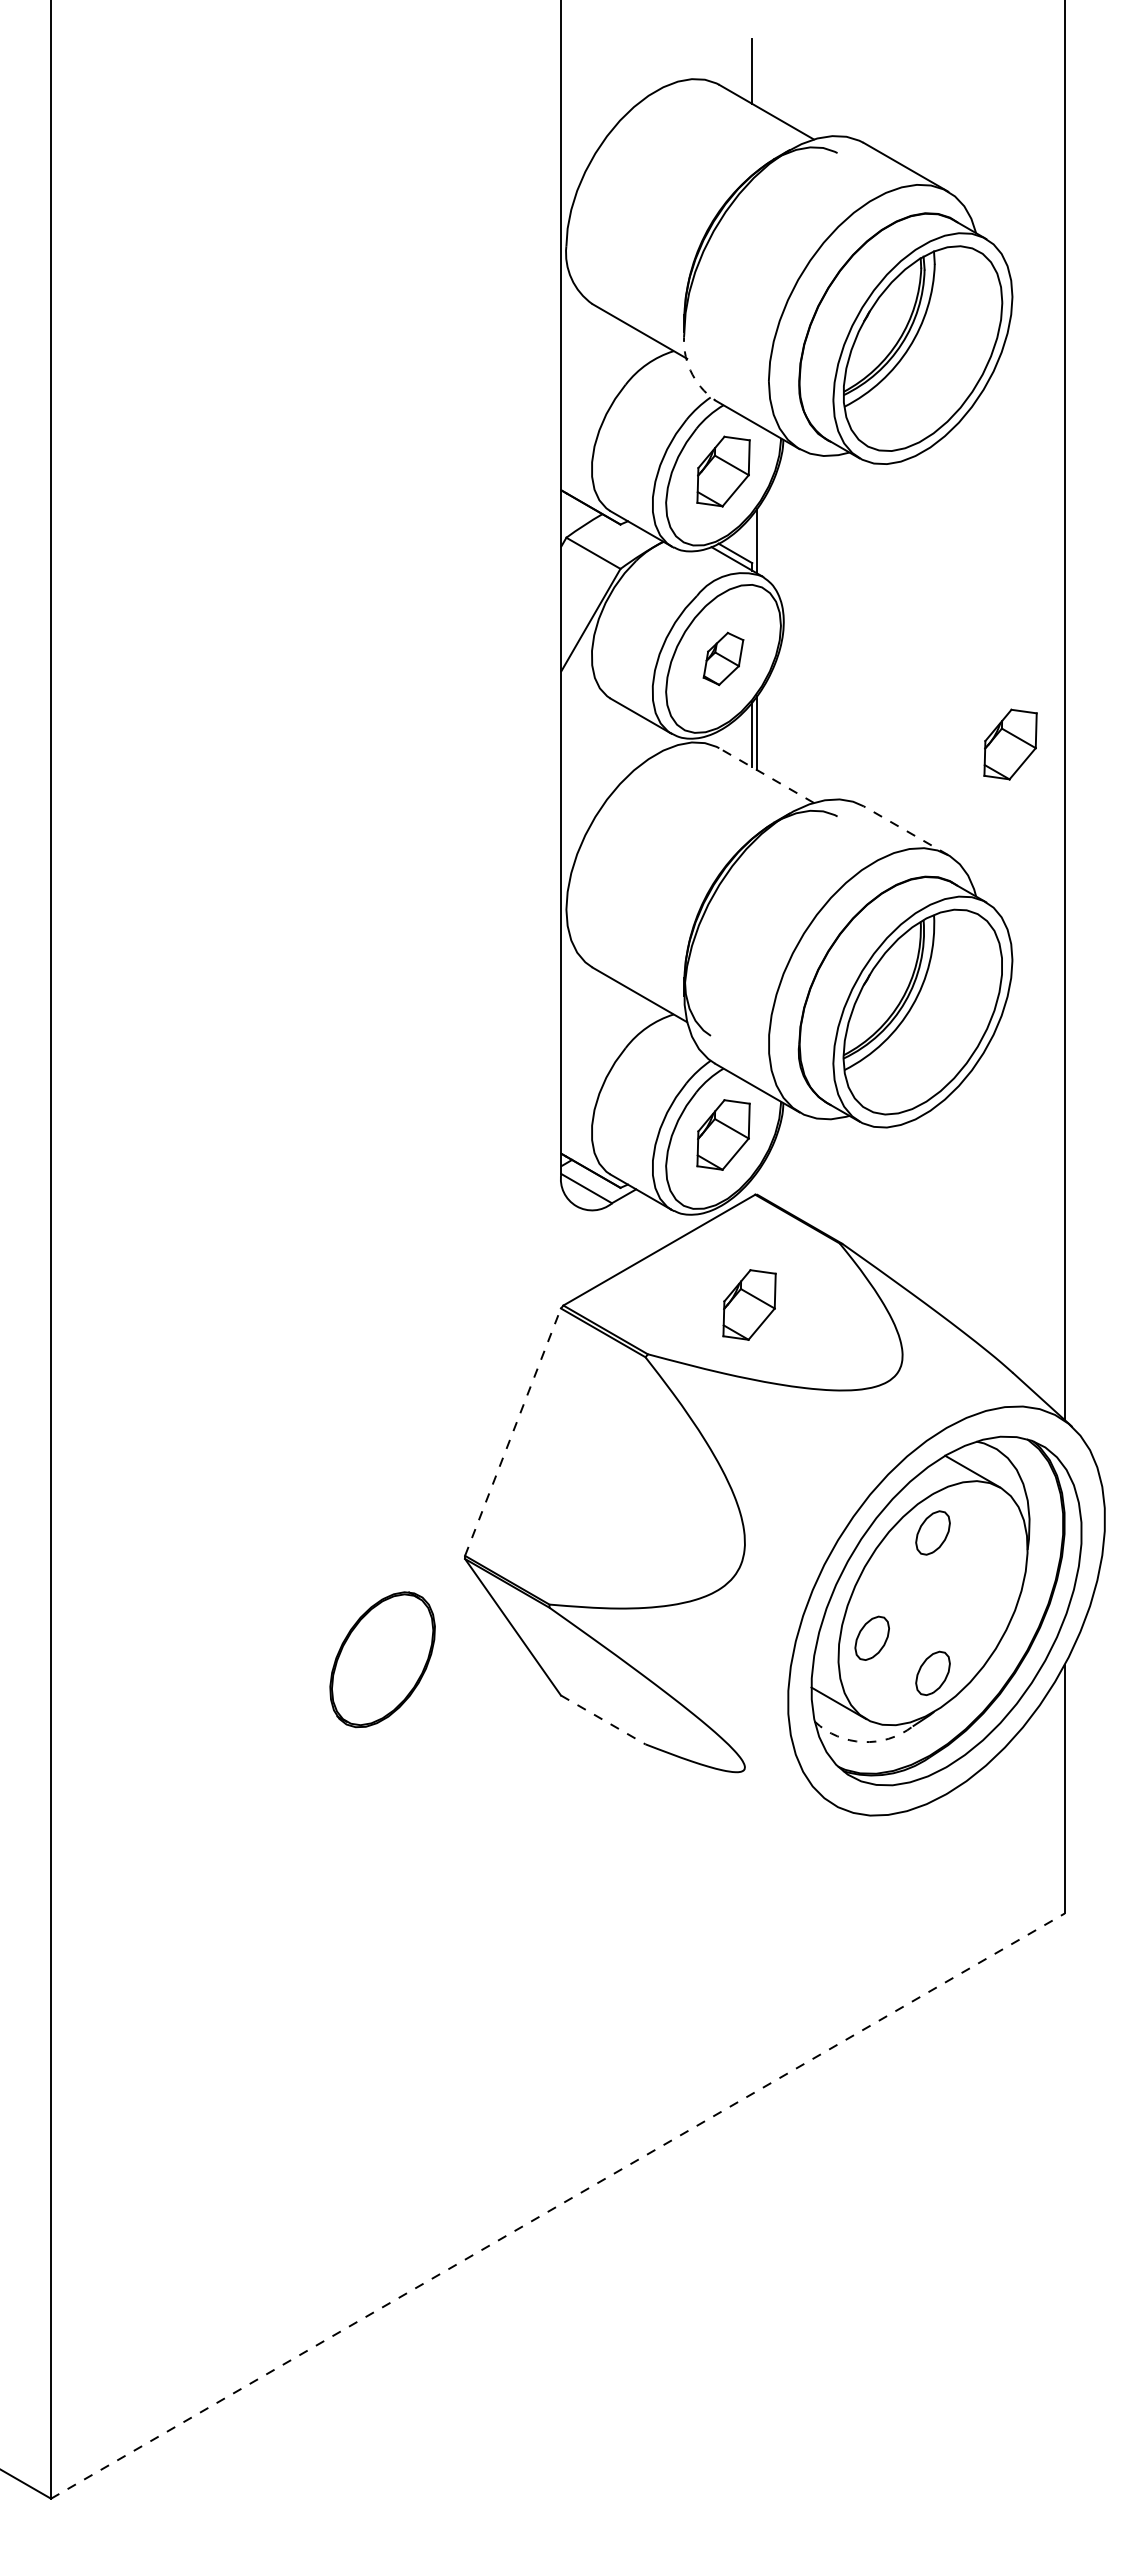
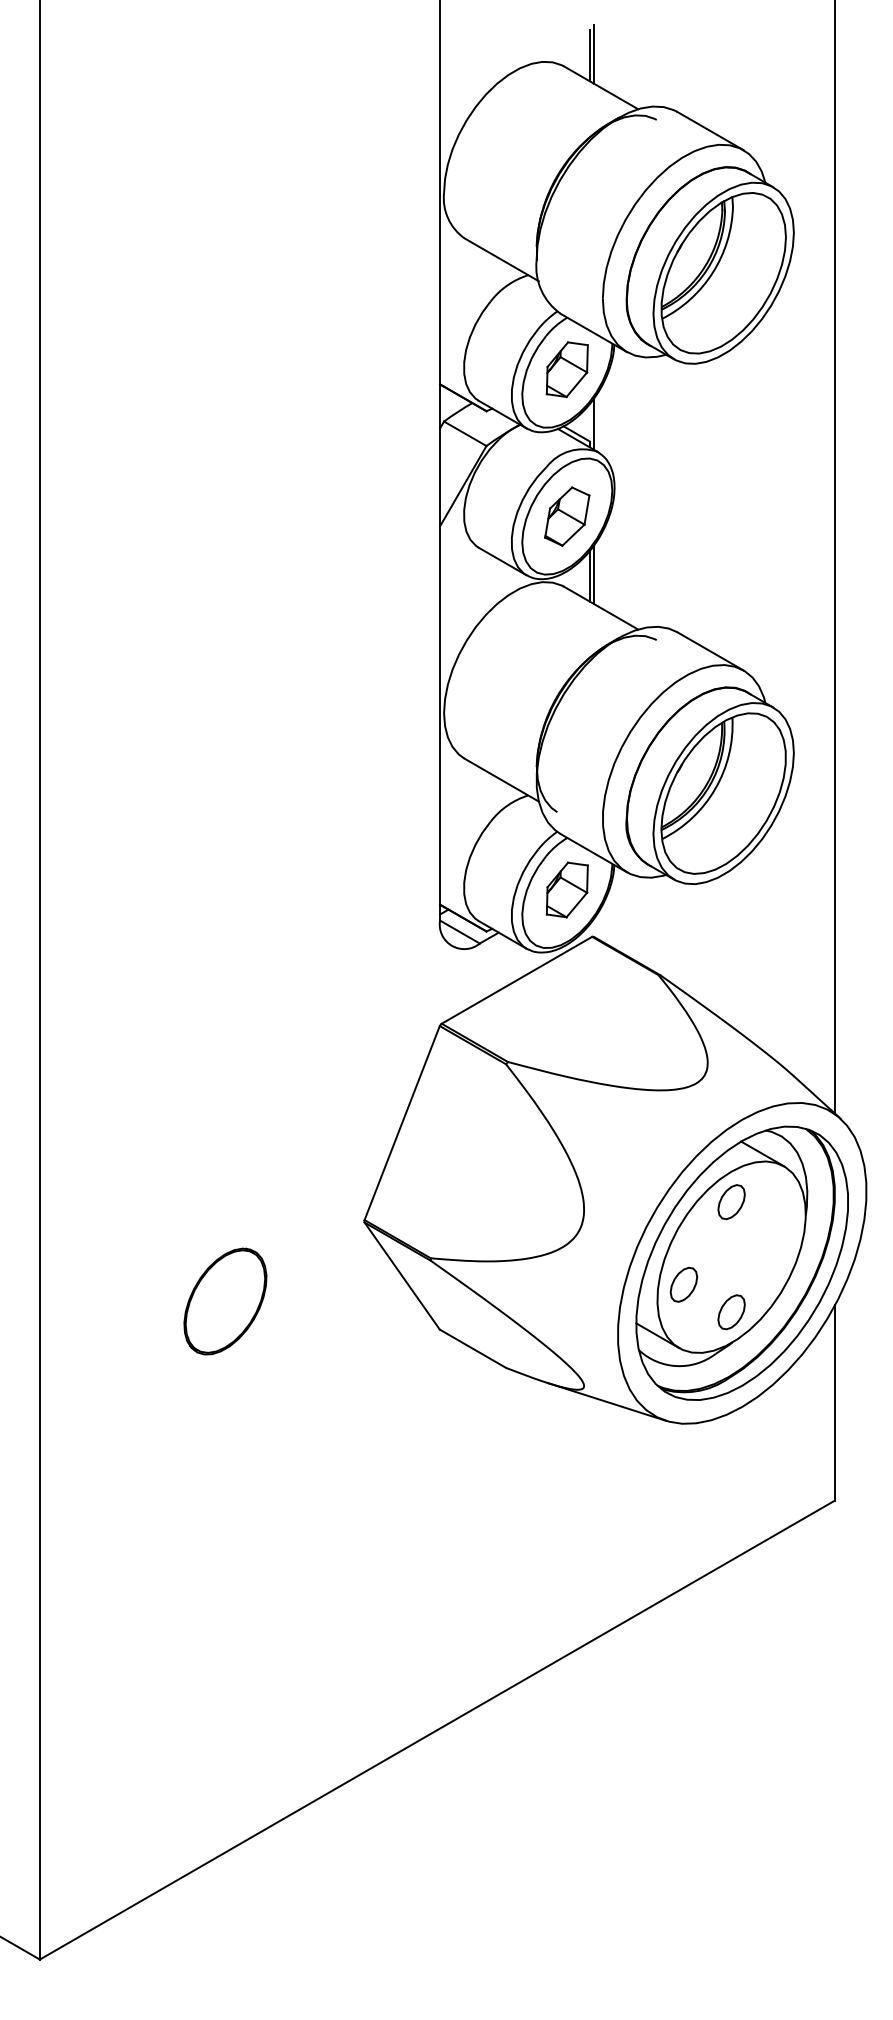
line: (757, 69) -> (593, 54), added
arc: (690, 370) -> (541, 290), dashed -> solid
part: (723, 658) -> (567, 516), size x1.43
part: (1010, 744) -> (792, 583), removed
line: (766, 775) -> (601, 608), dashed -> solid
line: (905, 830) -> (710, 651), dashed -> solid
part: (749, 1304) -> (587, 1022), removed
line: (513, 1432) -> (402, 1123), dashed -> solid
part: (382, 1659) -> (225, 1301), moved
line: (603, 1719) -> (473, 1348), dashed -> solid
arc: (862, 1742) -> (676, 1366), dashed -> solid
line: (773, 1787) -> (606, 1401), added
line: (558, 2205) -> (437, 1729), dashed -> solid

